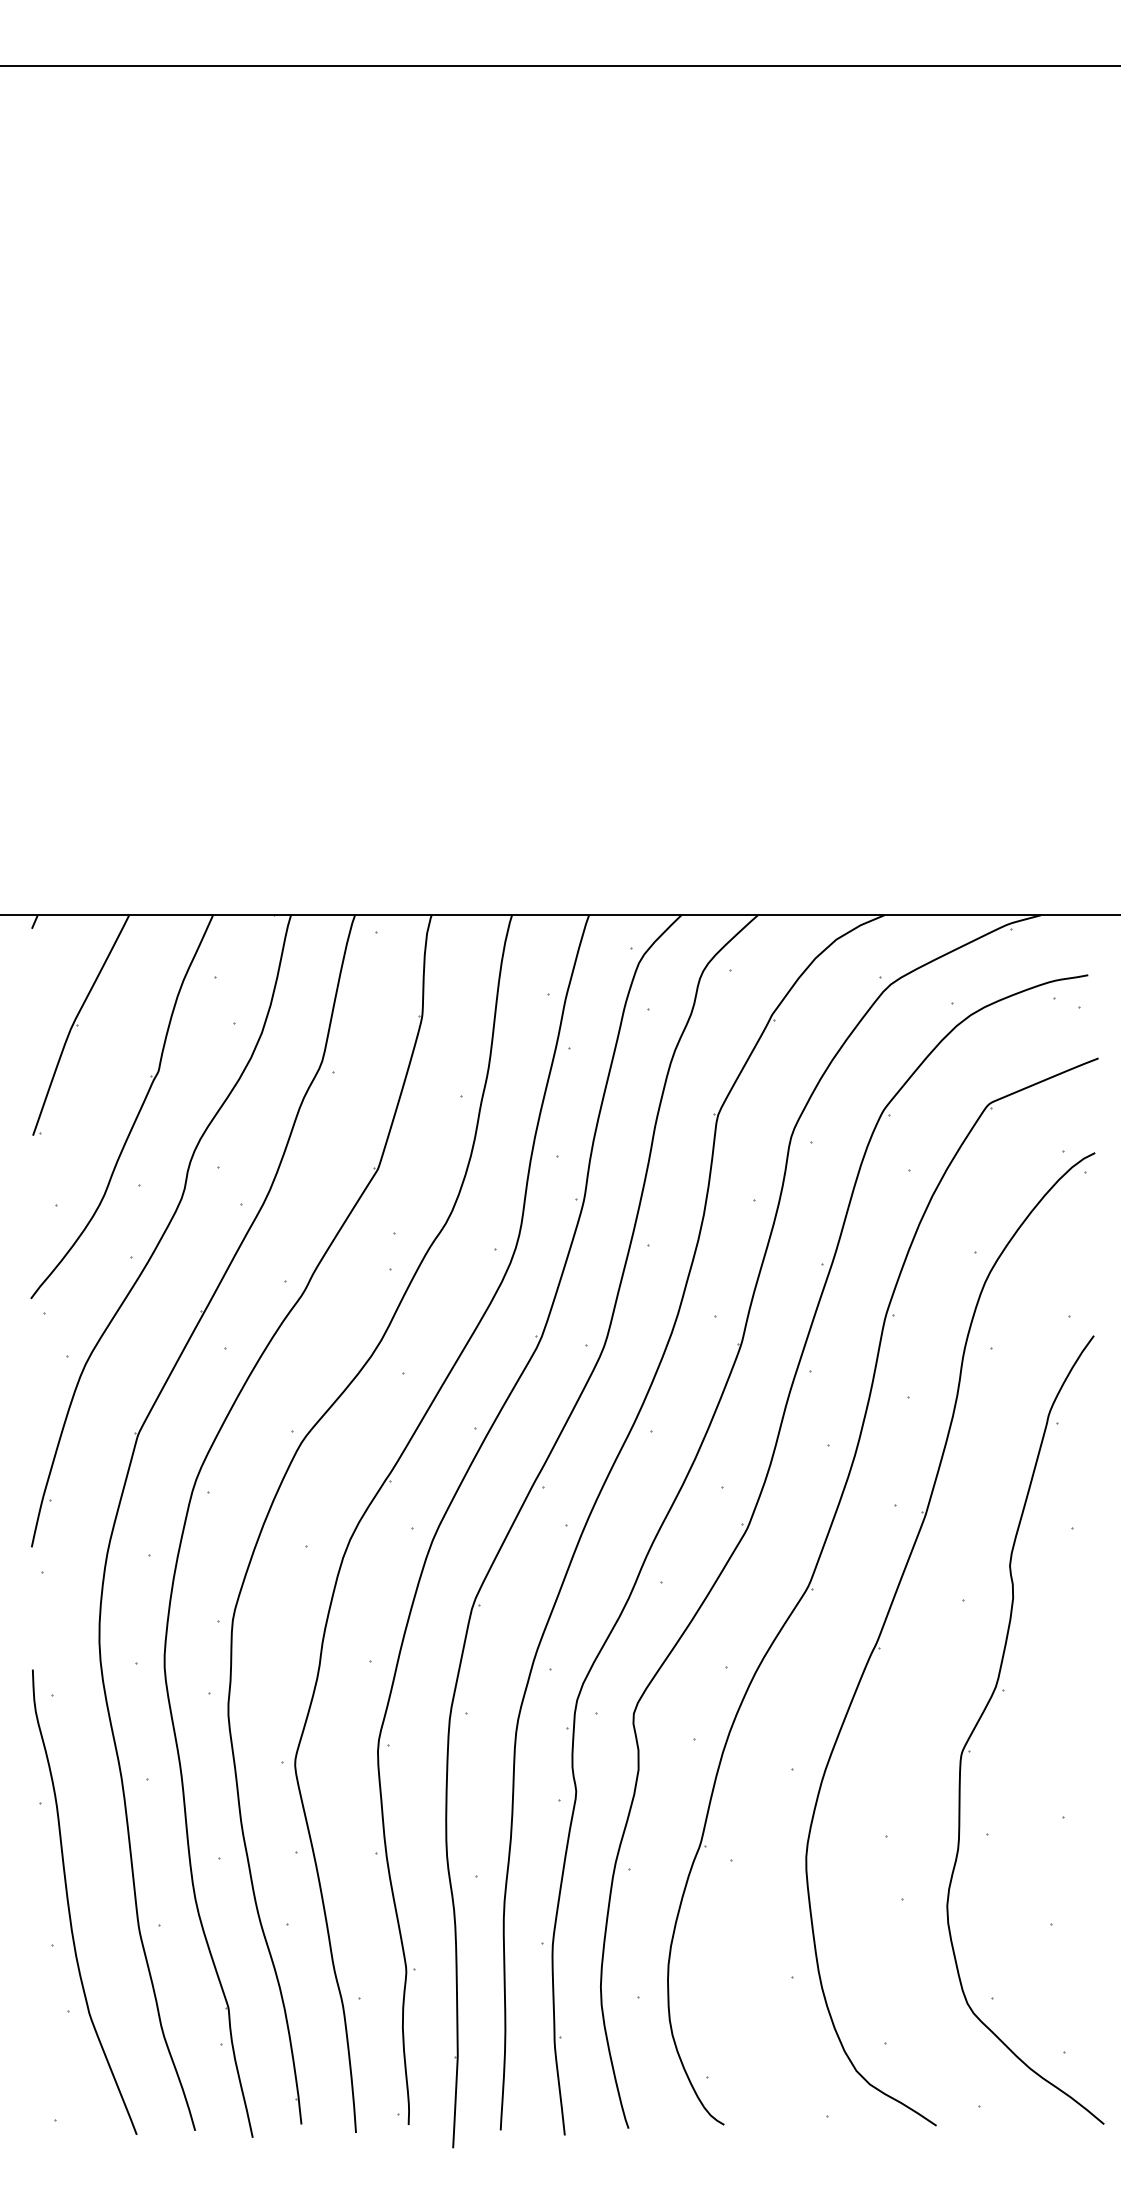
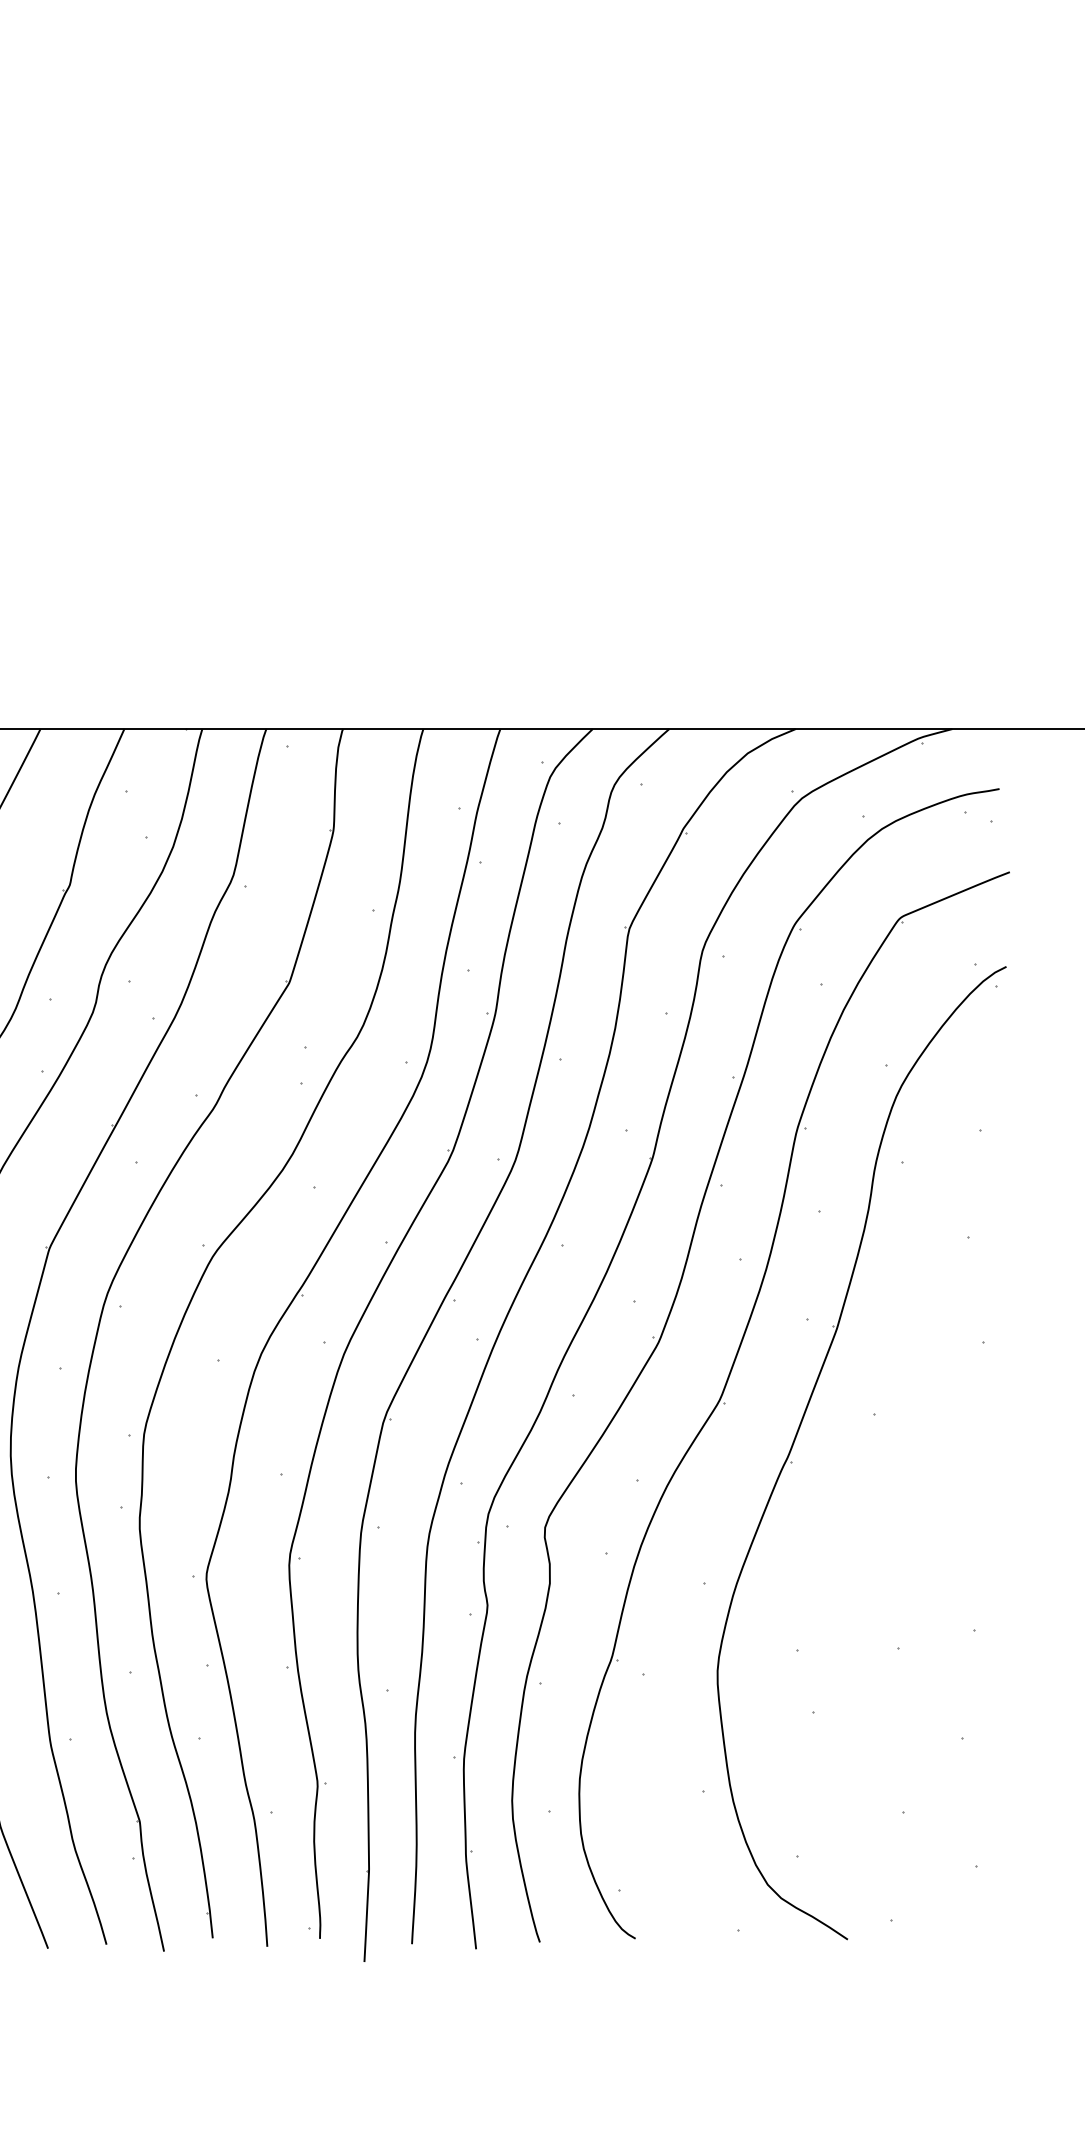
part: (1003, 1691) -> (914, 1505), removed

